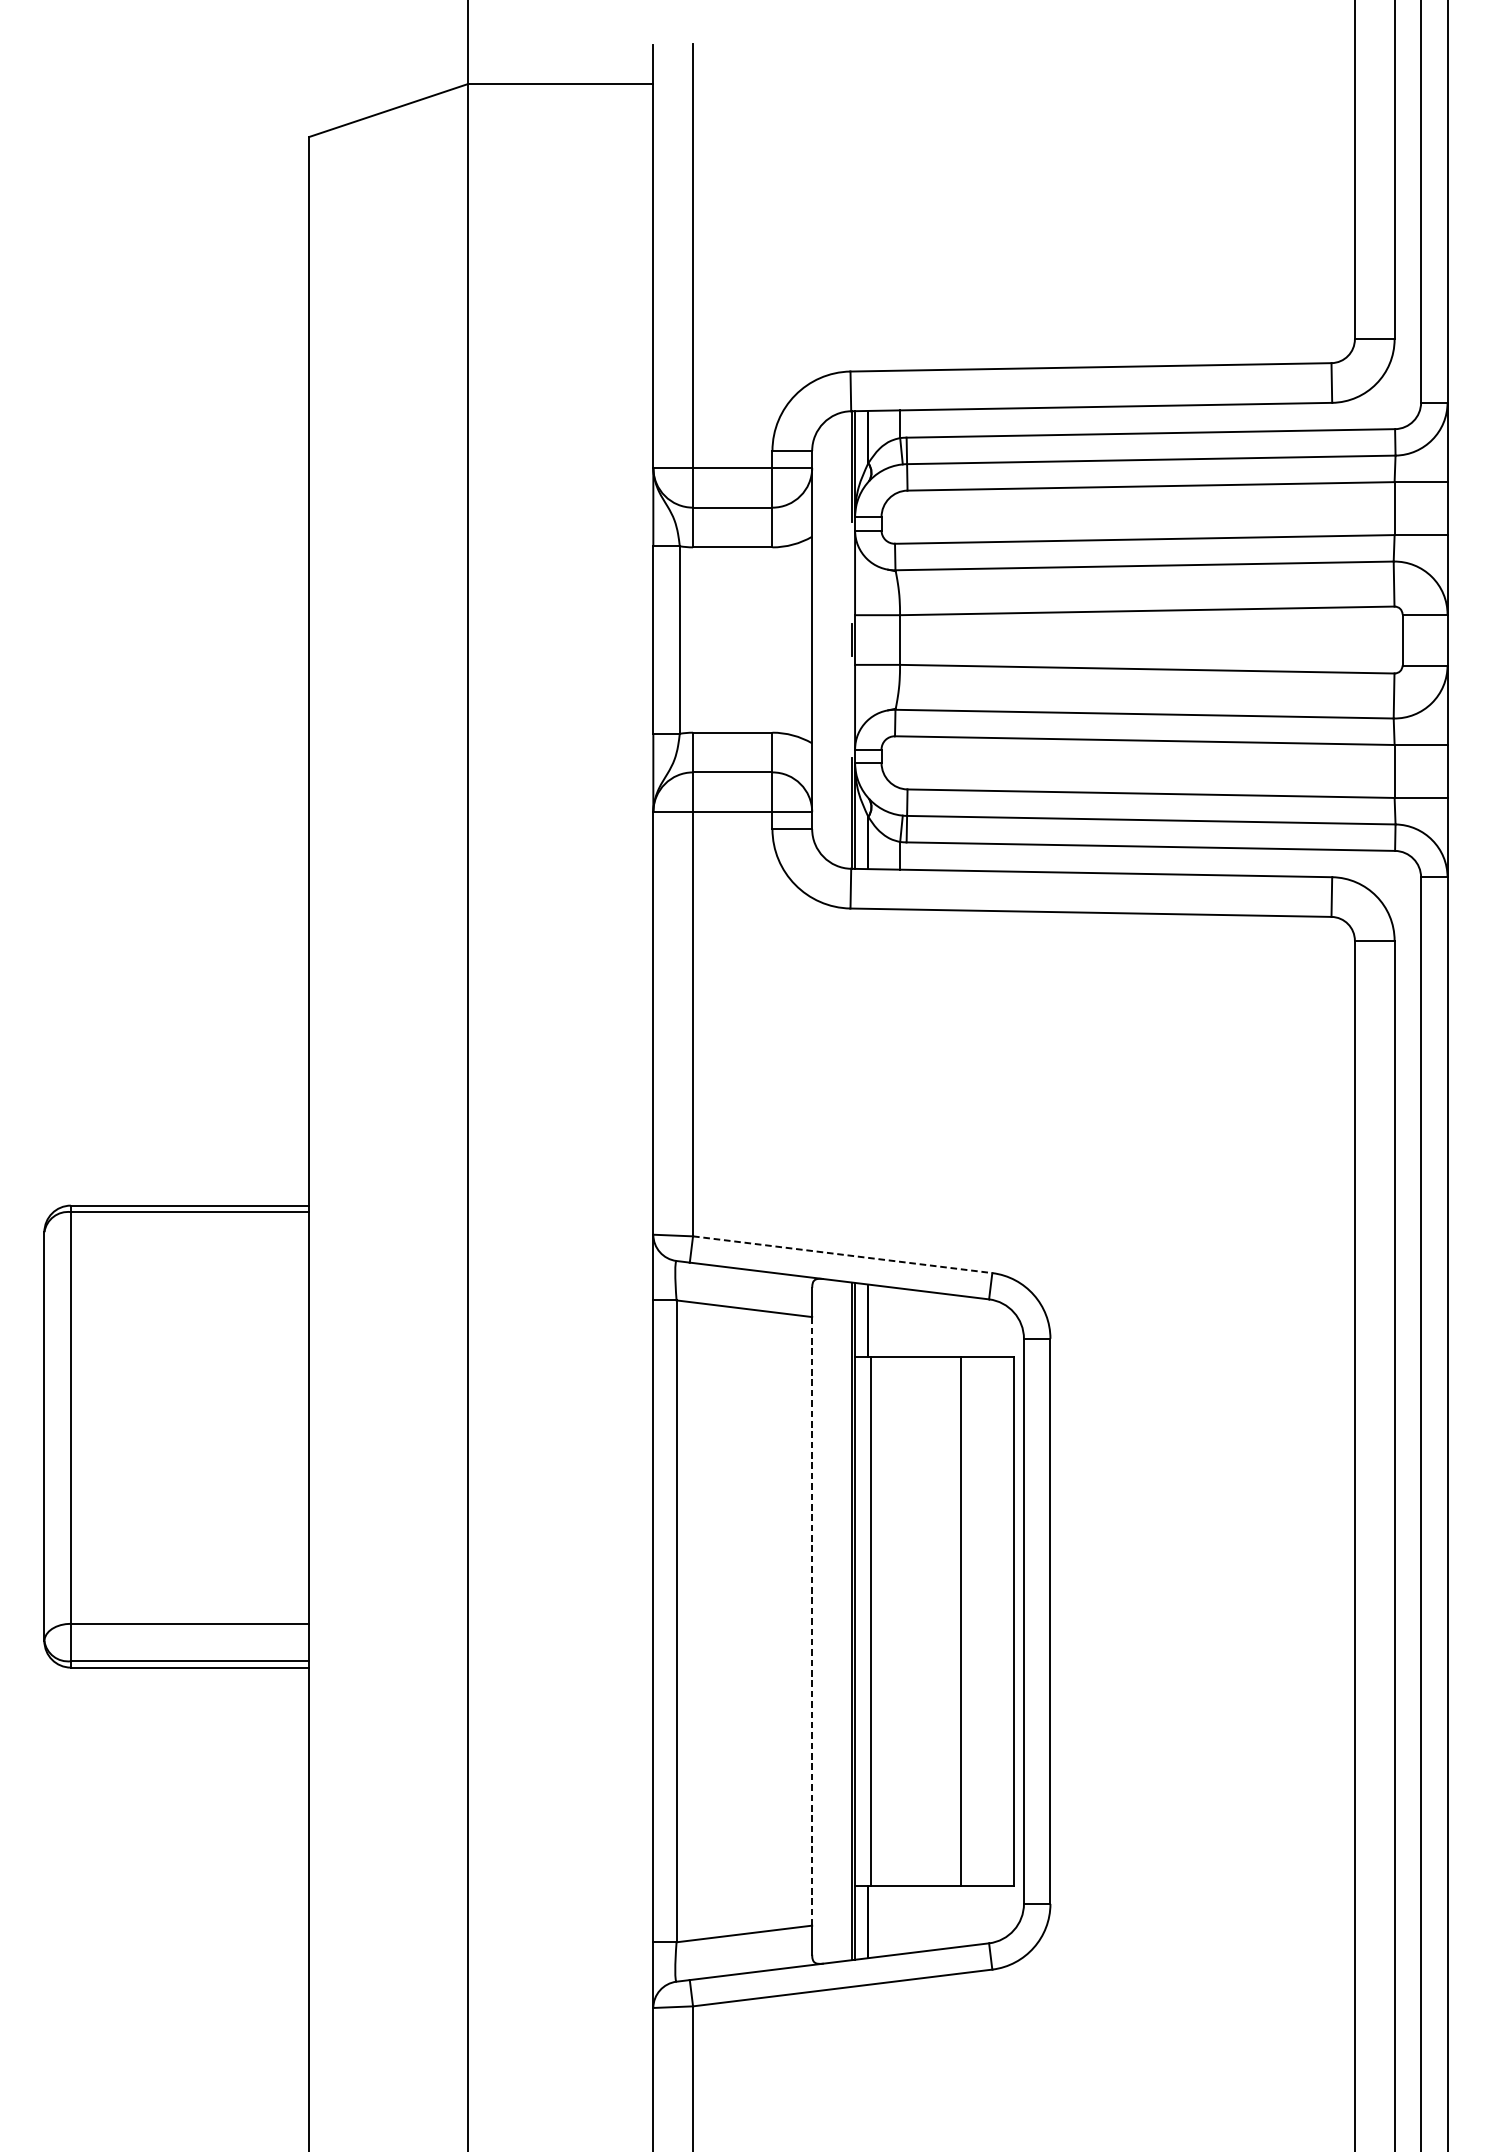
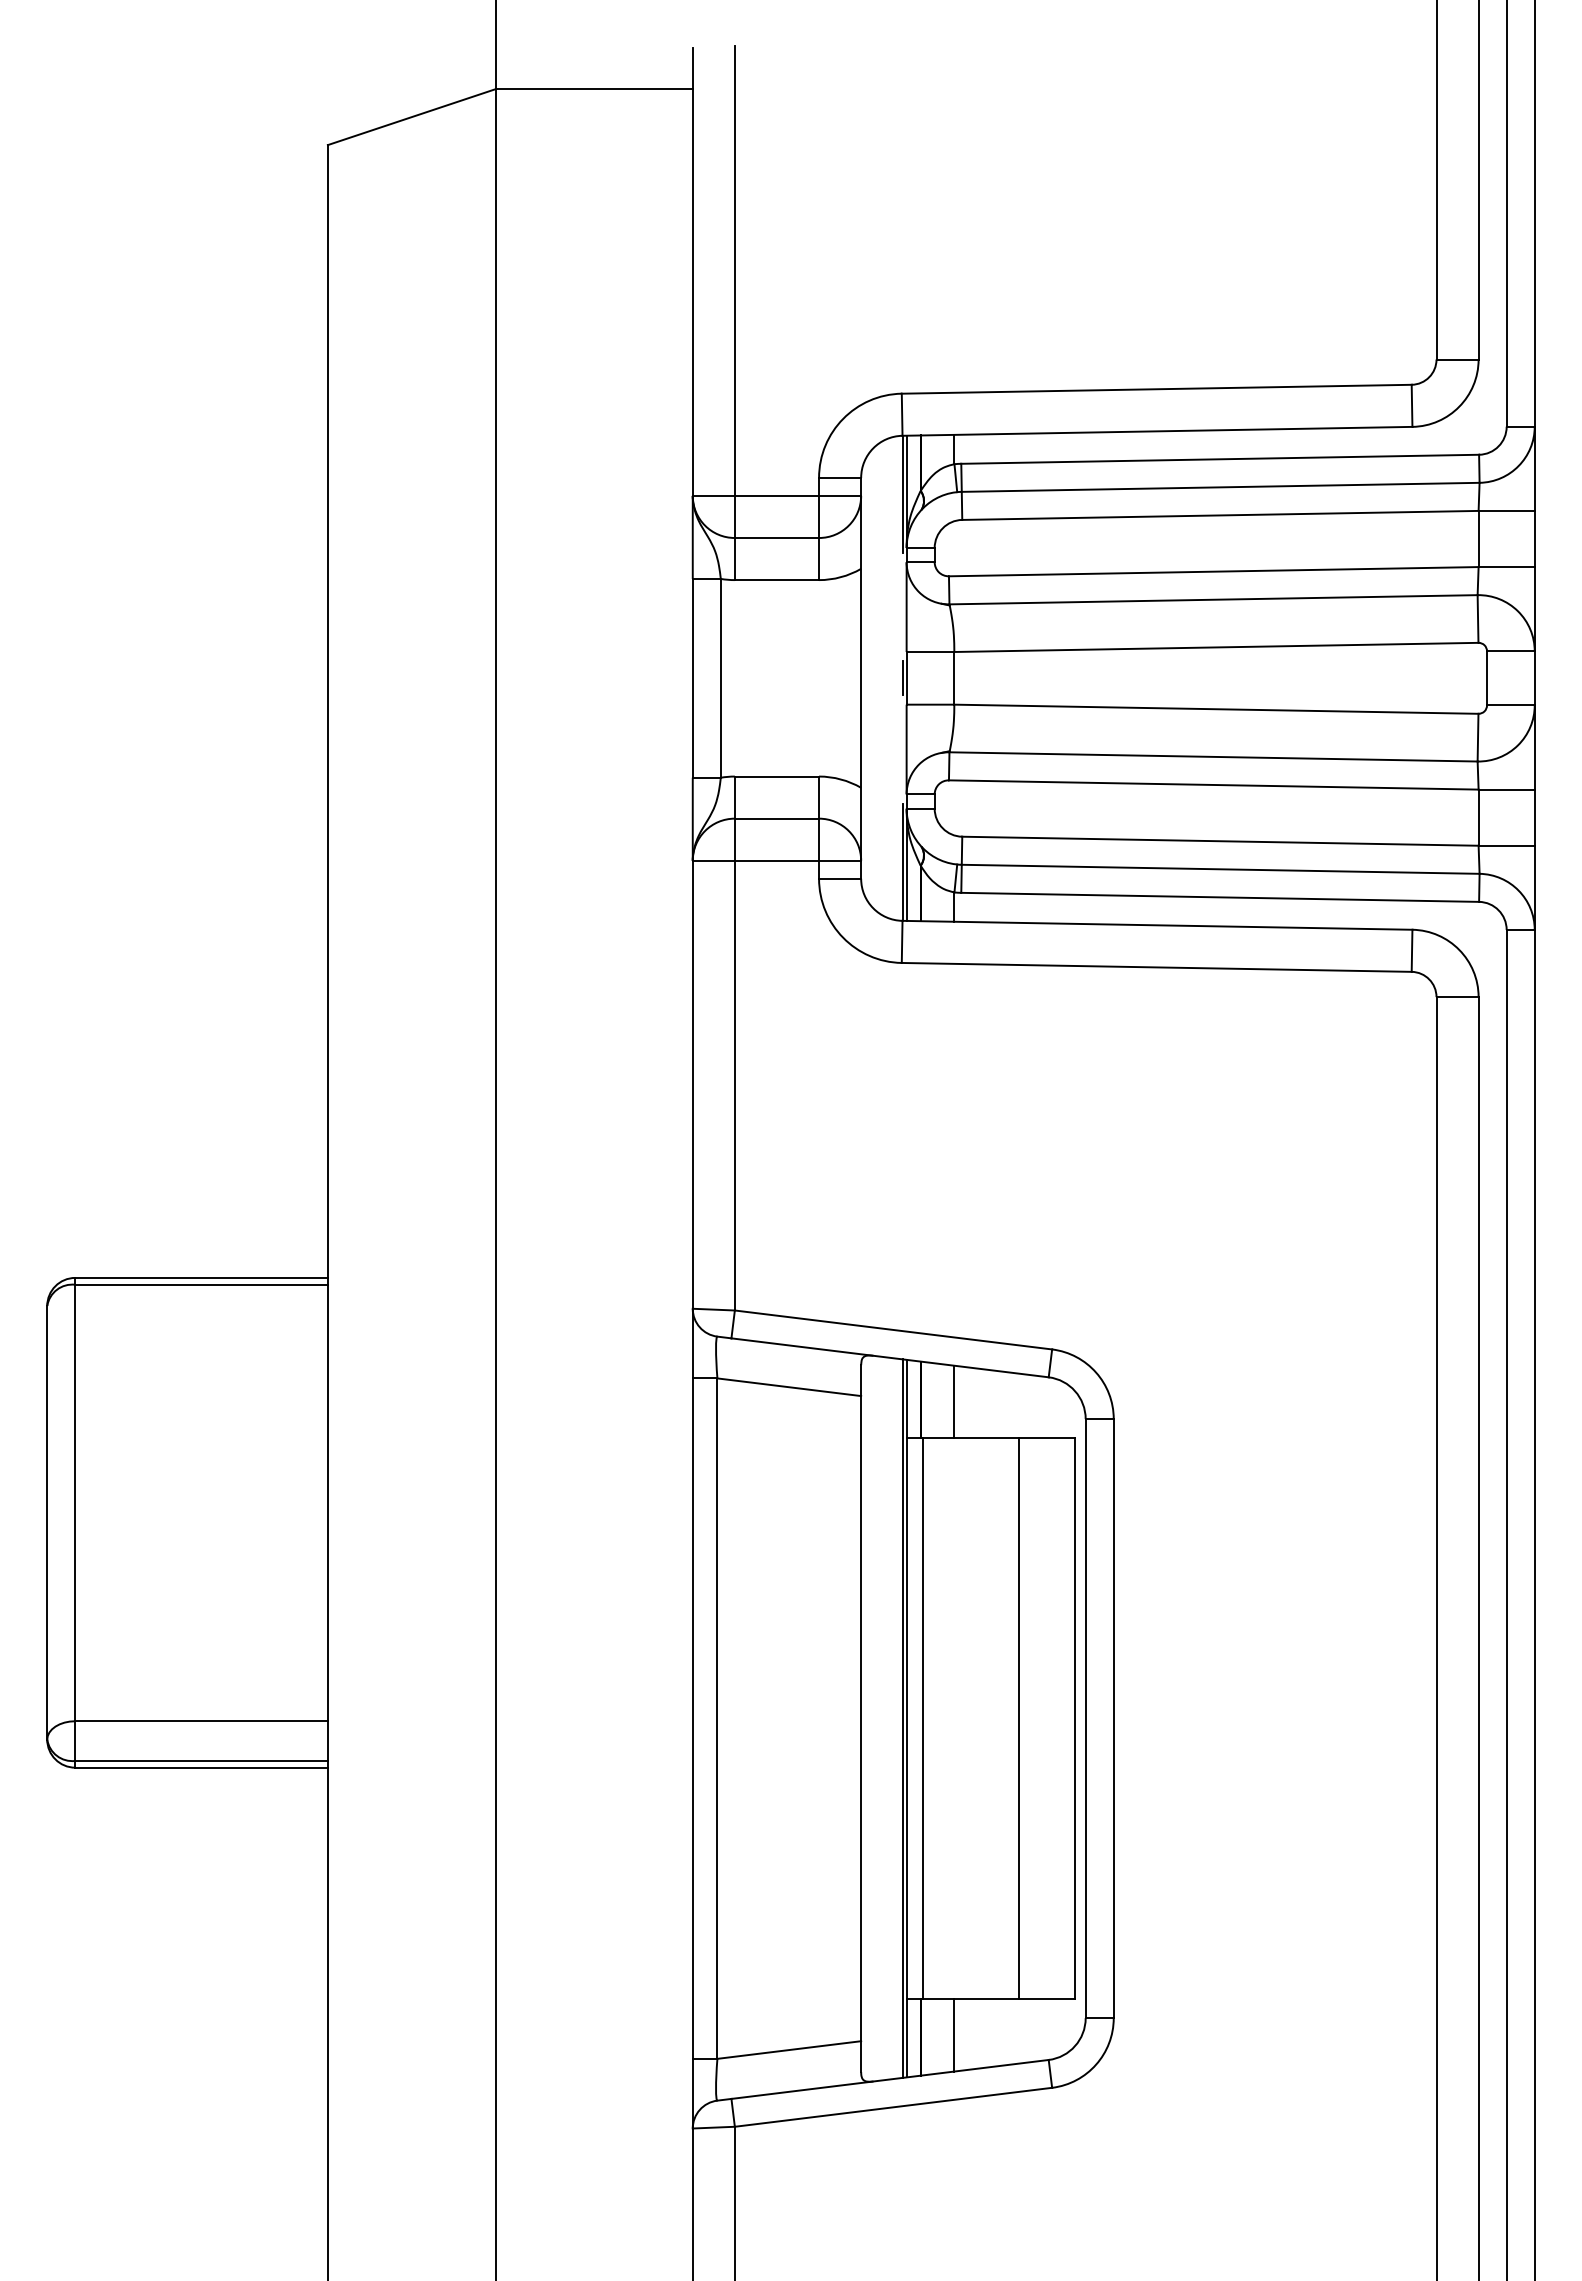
line: (842, 1254) -> (893, 1329), dashed -> solid
line: (900, 1322) -> (954, 1401), added
line: (812, 1621) -> (861, 1718), dashed -> solid
line: (900, 1920) -> (954, 2035), added

